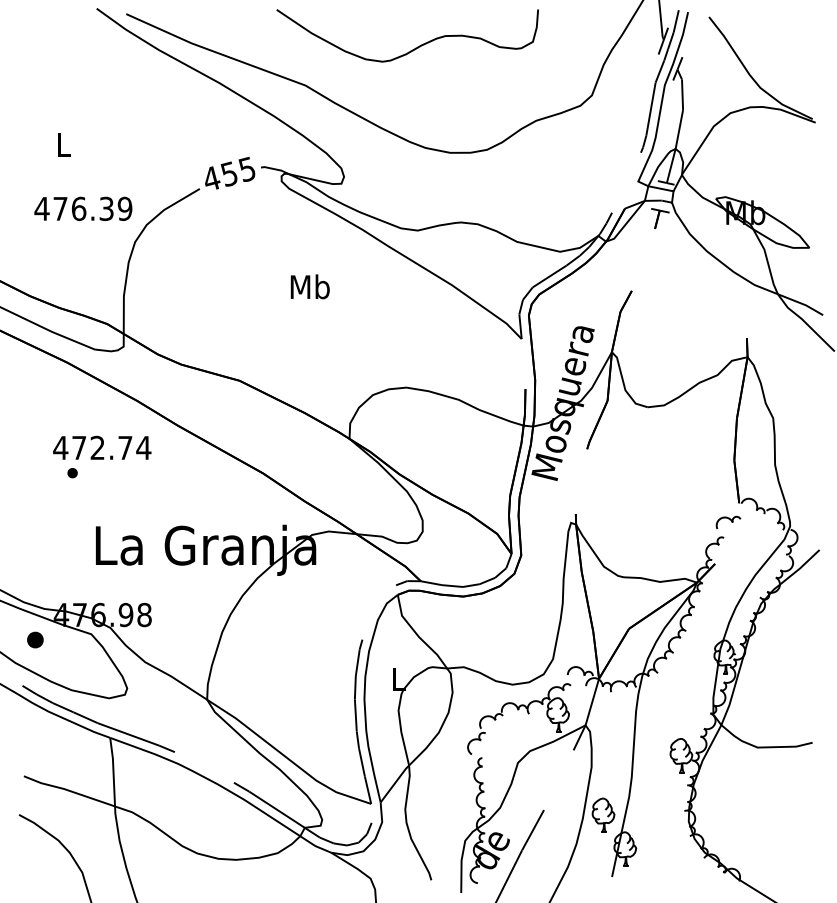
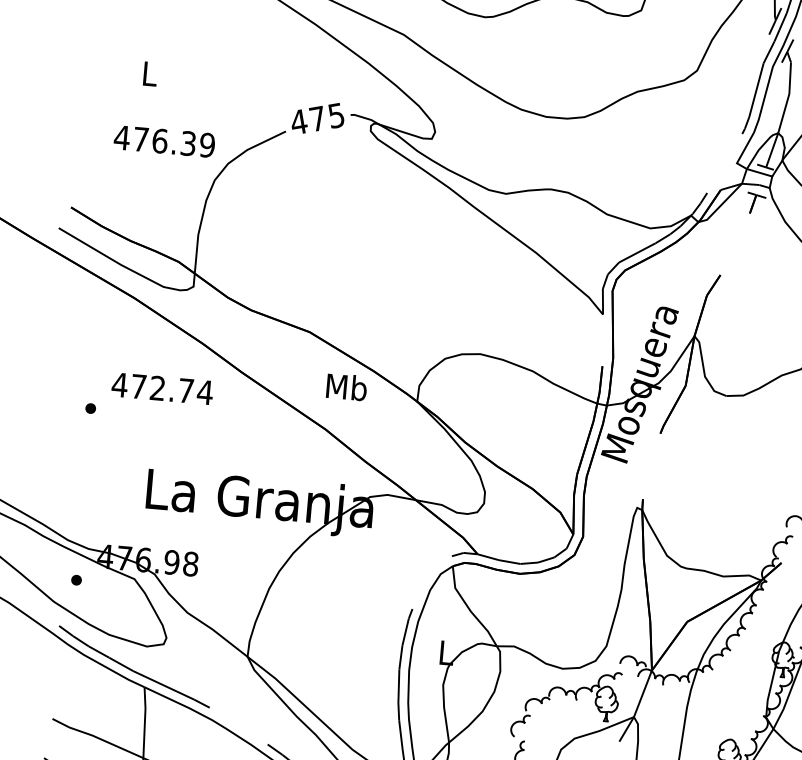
text: (228, 173) -> (316, 118), 455 -> 475
text: (309, 286) -> (346, 386), moved
part: (72, 473) -> (90, 408), moved
part: (35, 640) -> (76, 580), size x0.62

